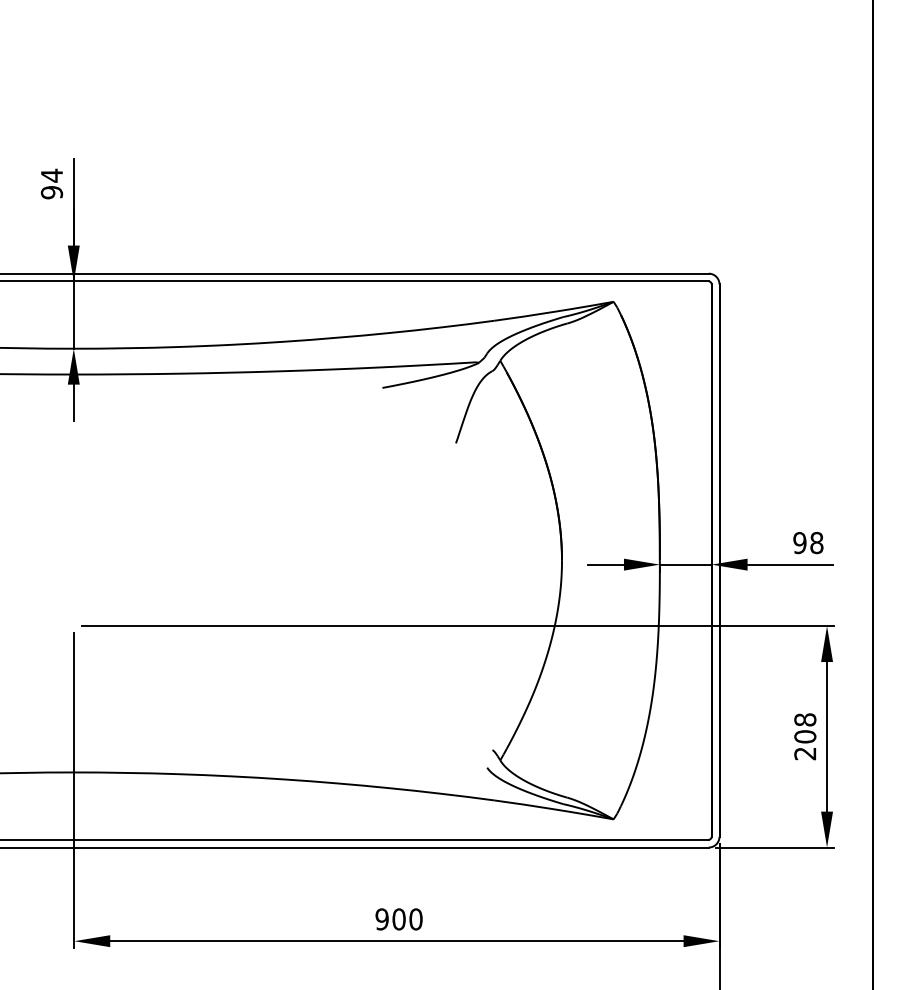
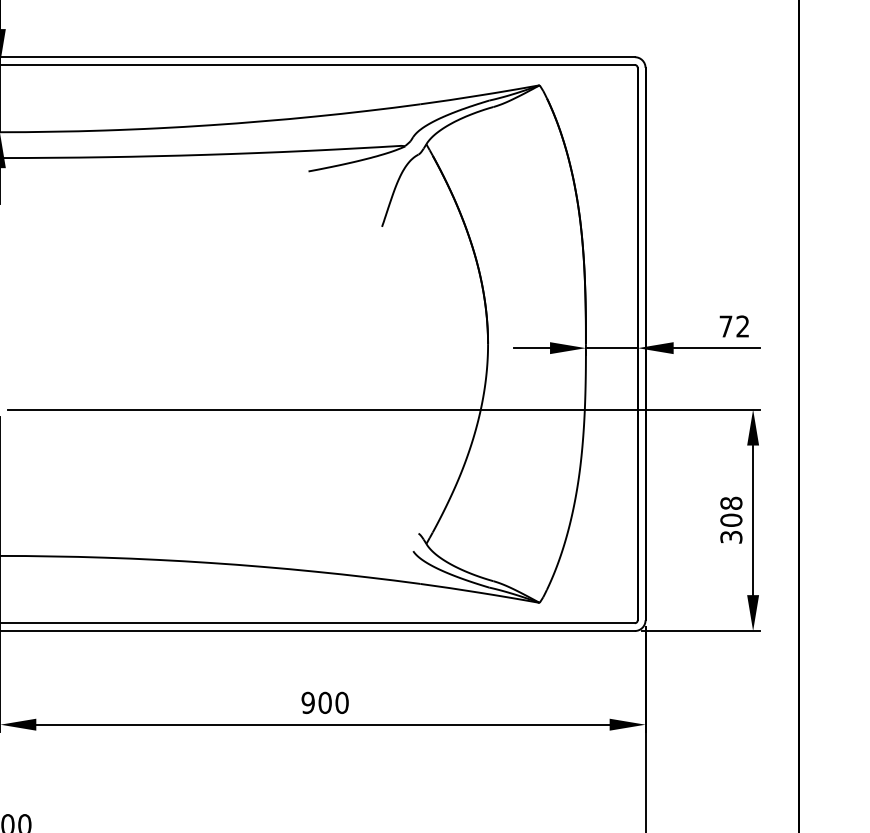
text: (808, 543) -> (734, 327), 98 -> 72
text: (805, 753) -> (731, 537), 208 -> 308

